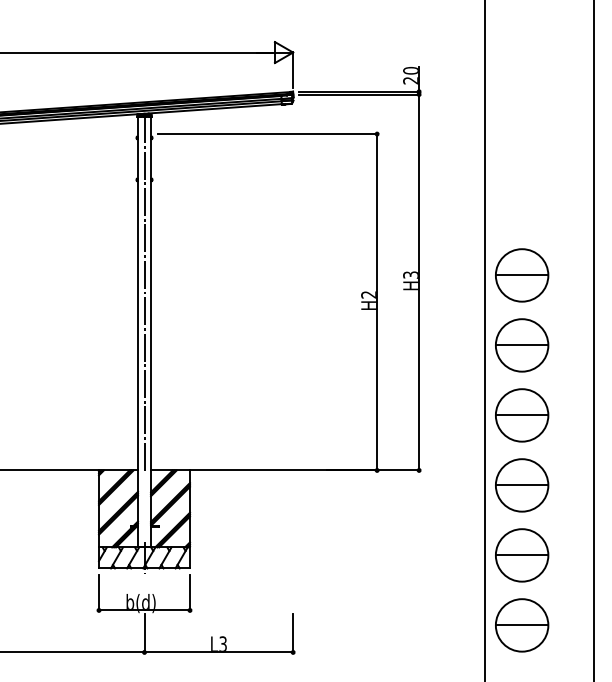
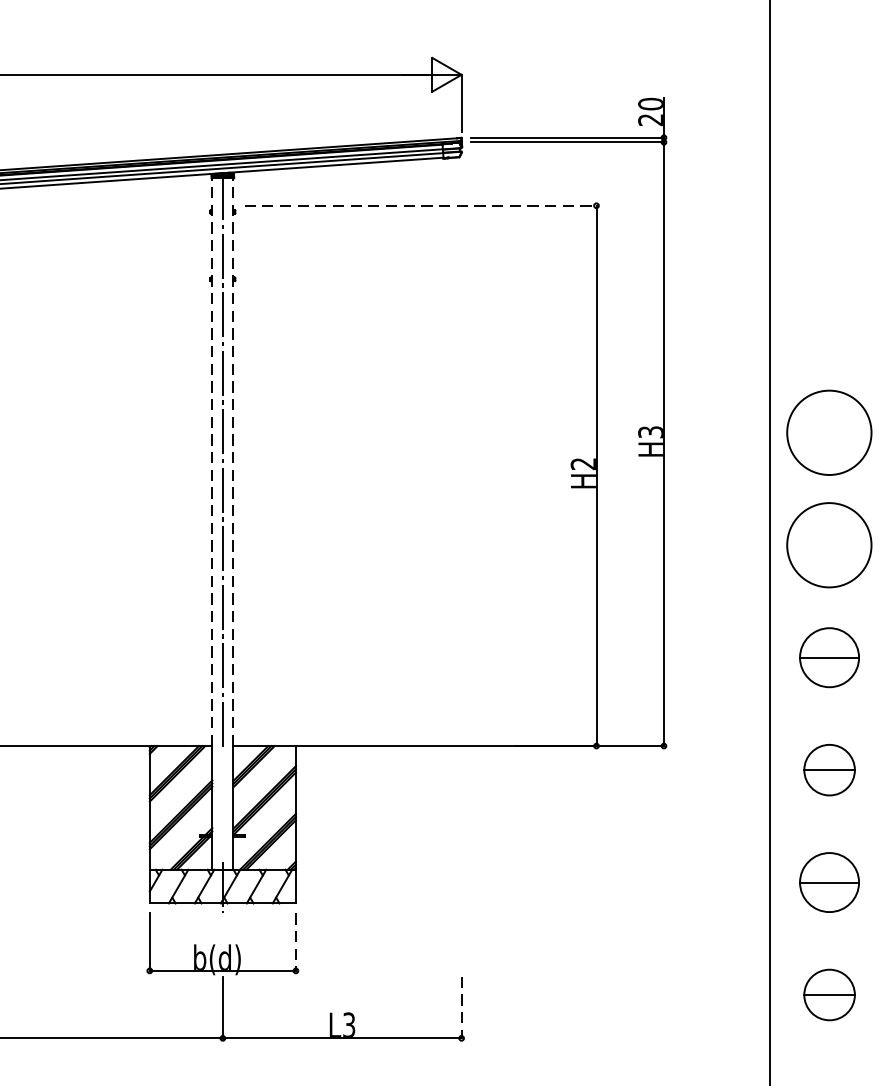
line: (267, 134) -> (420, 206), solid -> dashed
line: (521, 275) -> (828, 432), removed
line: (138, 293) -> (213, 461), solid -> dashed
line: (151, 293) -> (234, 461), solid -> dashed
line: (521, 345) -> (828, 545), removed
part: (522, 415) -> (829, 657), size x0.7
part: (522, 485) -> (829, 770), size x0.6
part: (522, 555) -> (829, 882), size x0.7
line: (190, 593) -> (296, 943), solid -> dashed
part: (522, 625) -> (829, 995), size x0.6
line: (293, 633) -> (462, 1007), solid -> dashed

